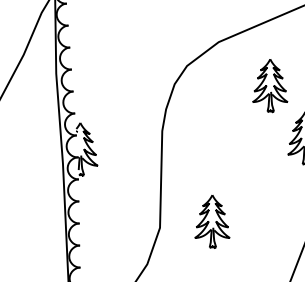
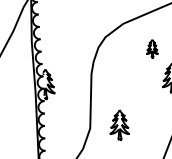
part: (270, 85) -> (152, 48), size x0.6

